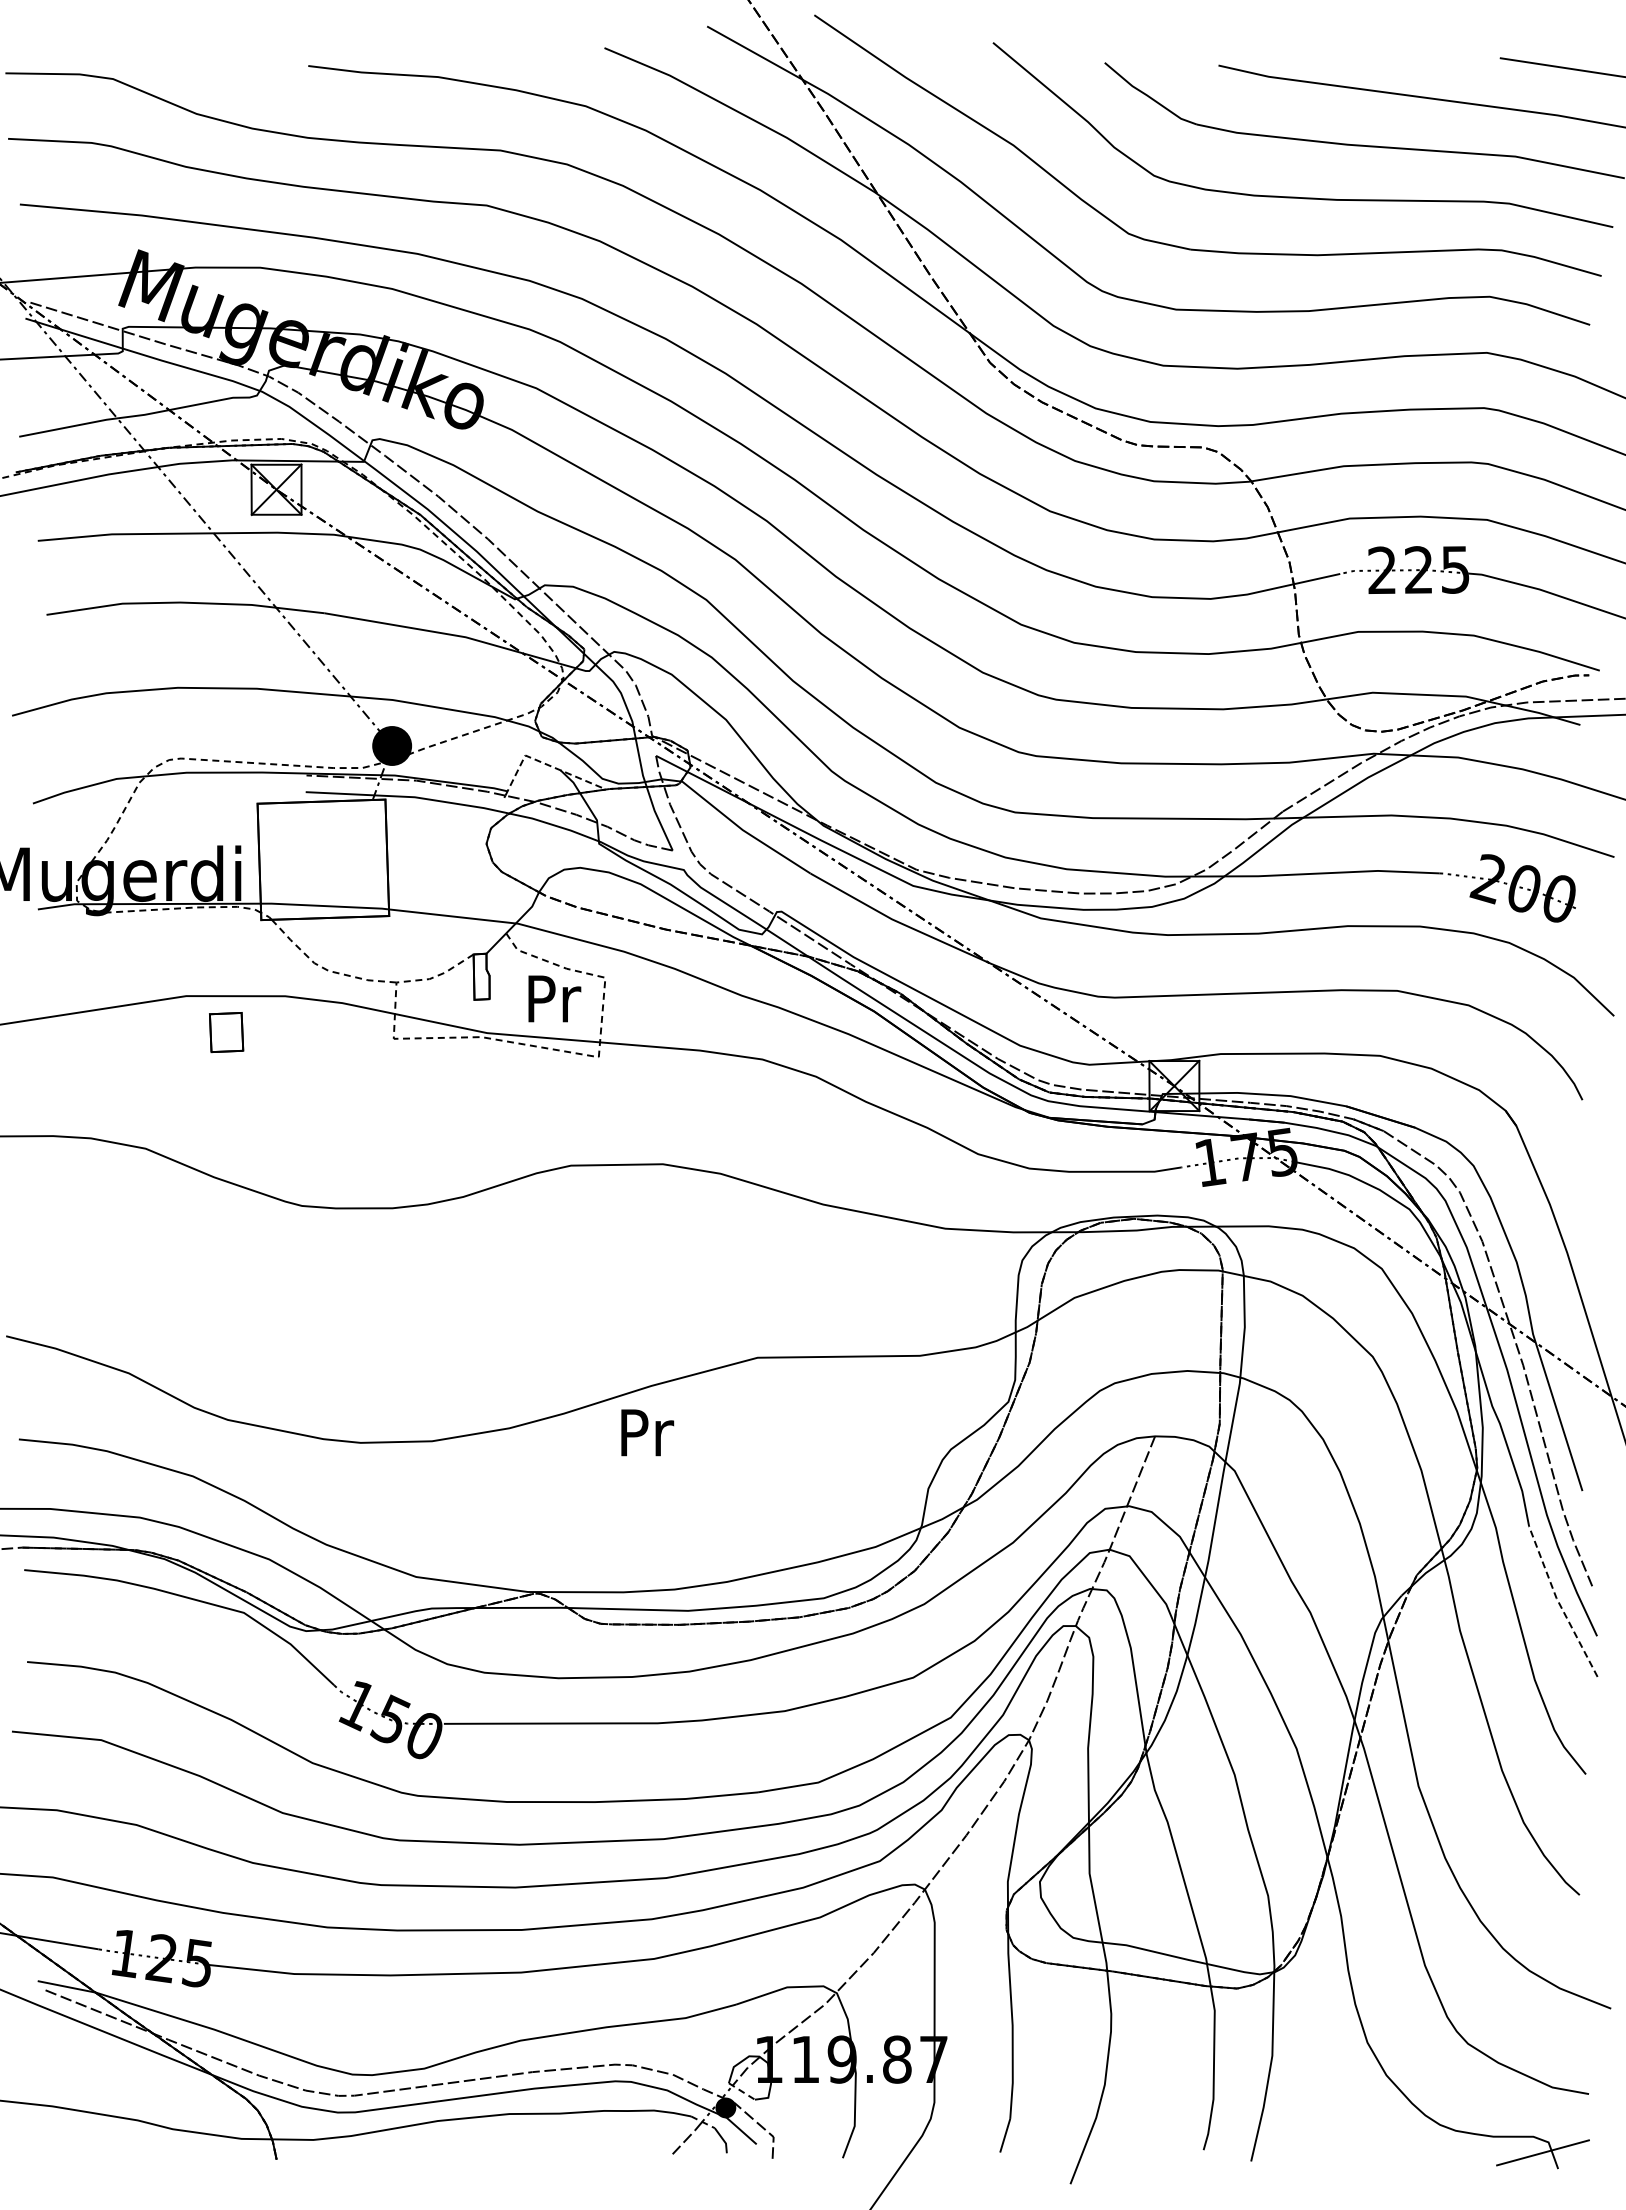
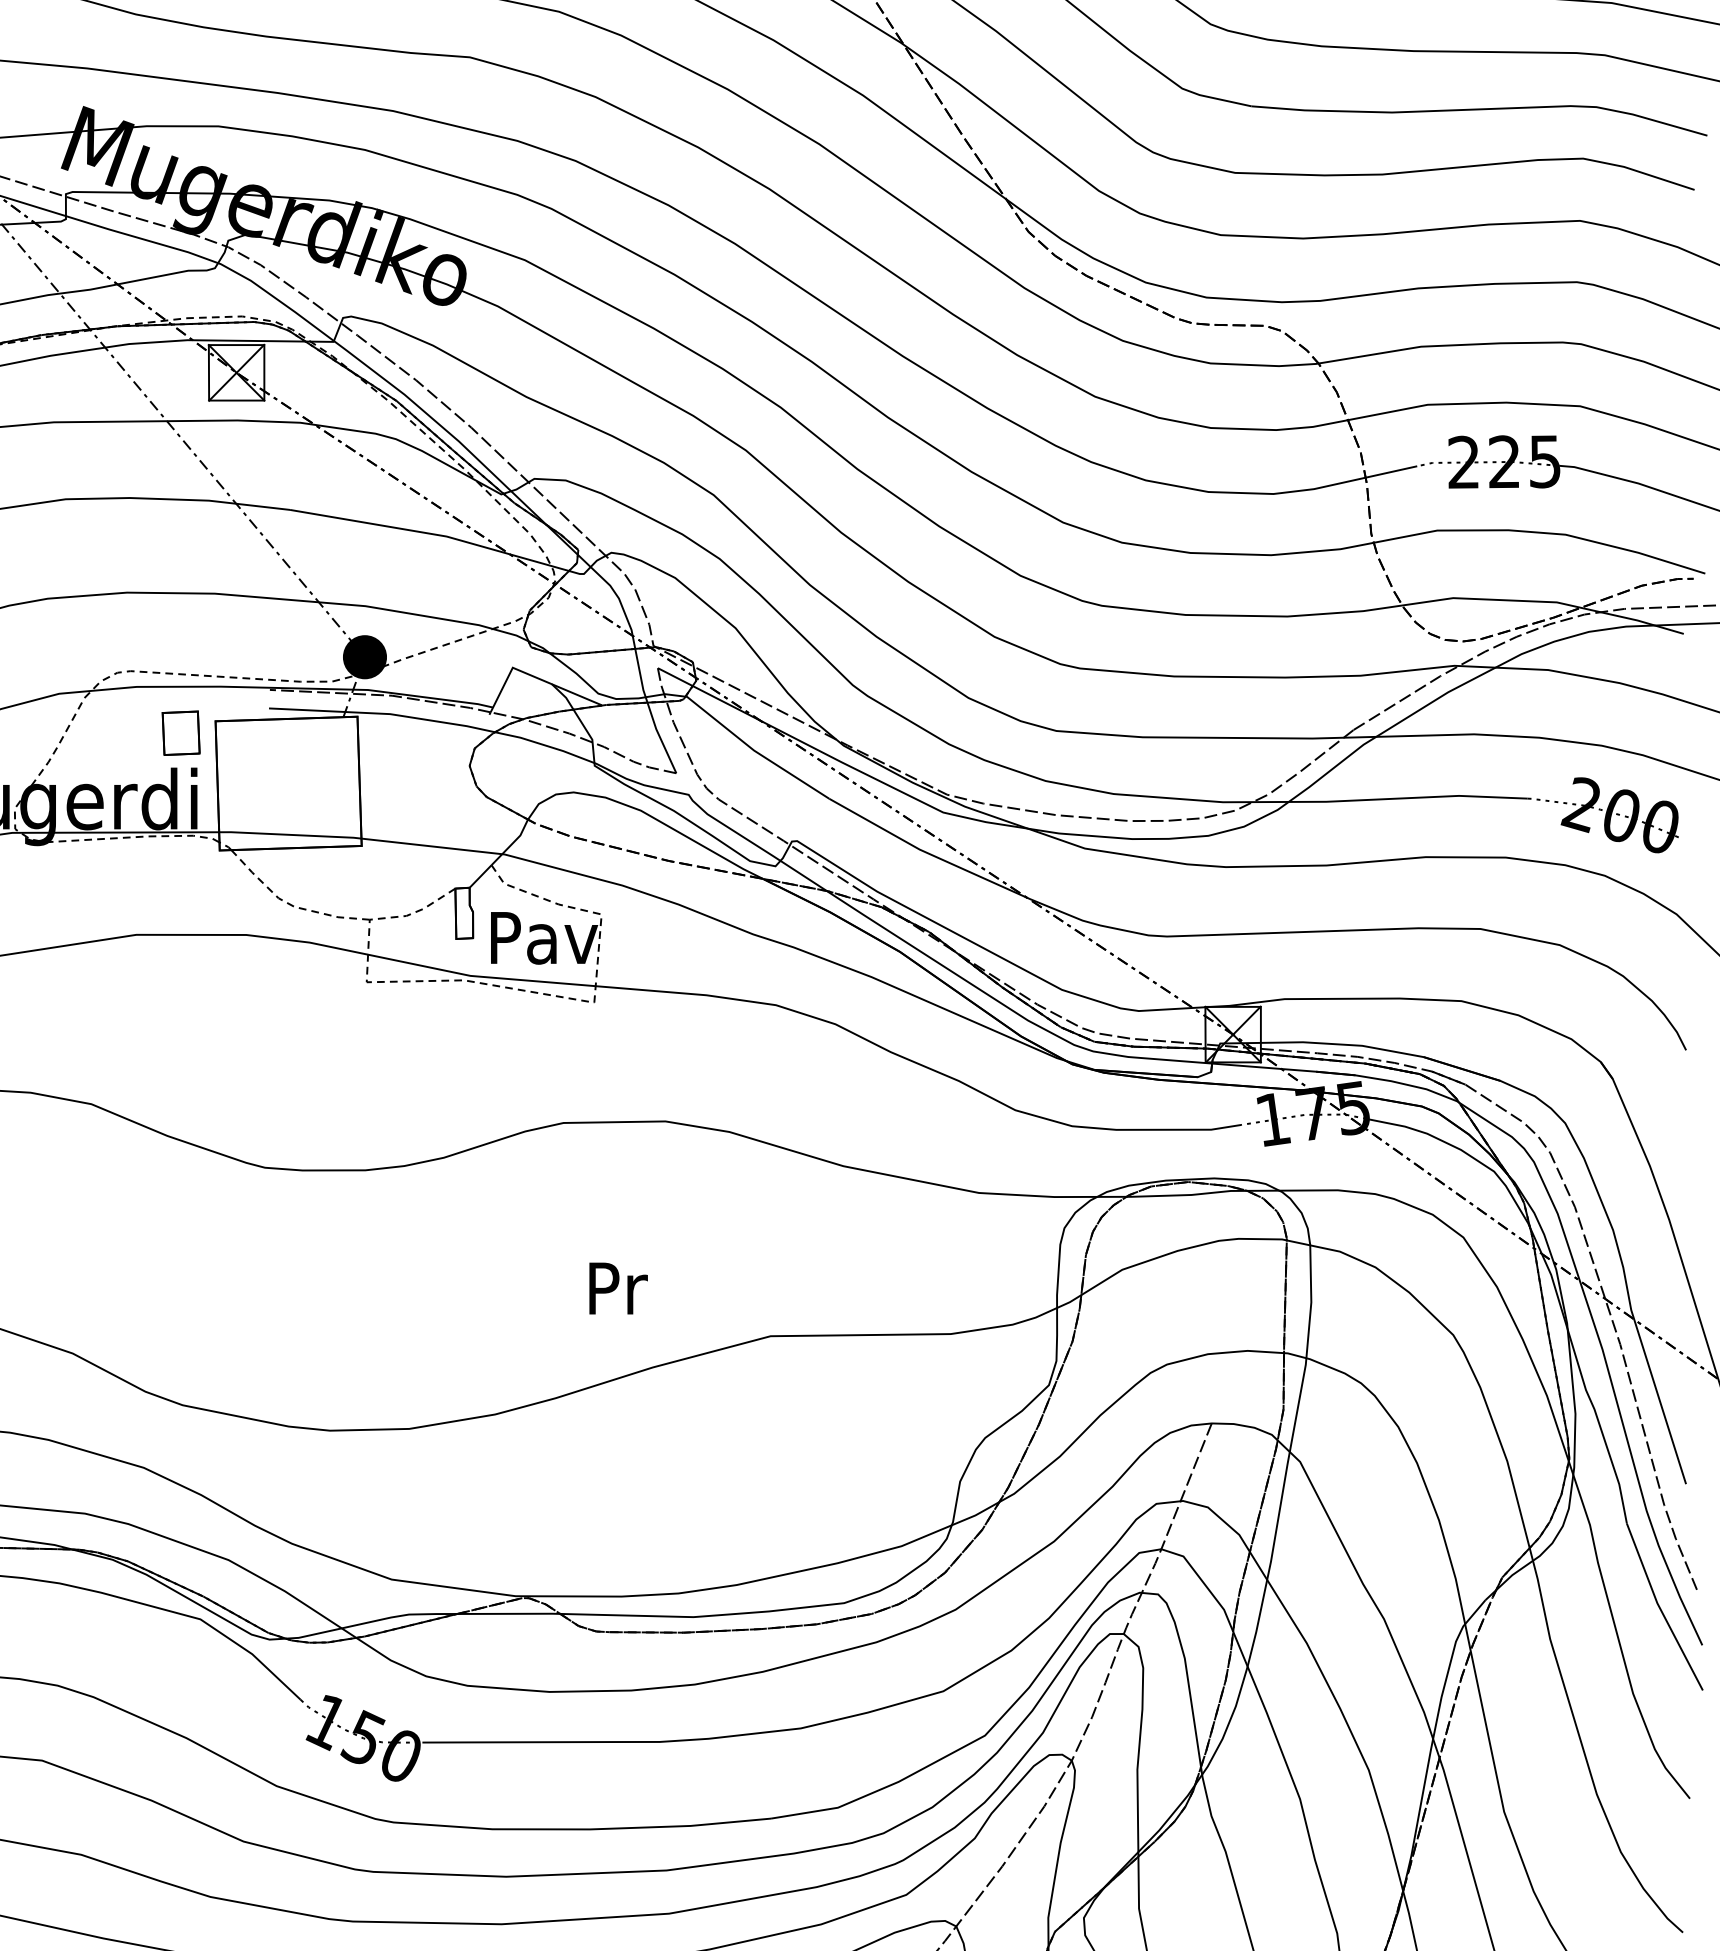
line: (544, 763) -> (534, 676), dashed -> solid
text: (553, 999) -> (544, 938), Pr -> Pav
part: (226, 1032) -> (181, 733), moved
text: (647, 1432) -> (618, 1288), moved
line: (1558, 1602) -> (1659, 1607), dashed -> solid

